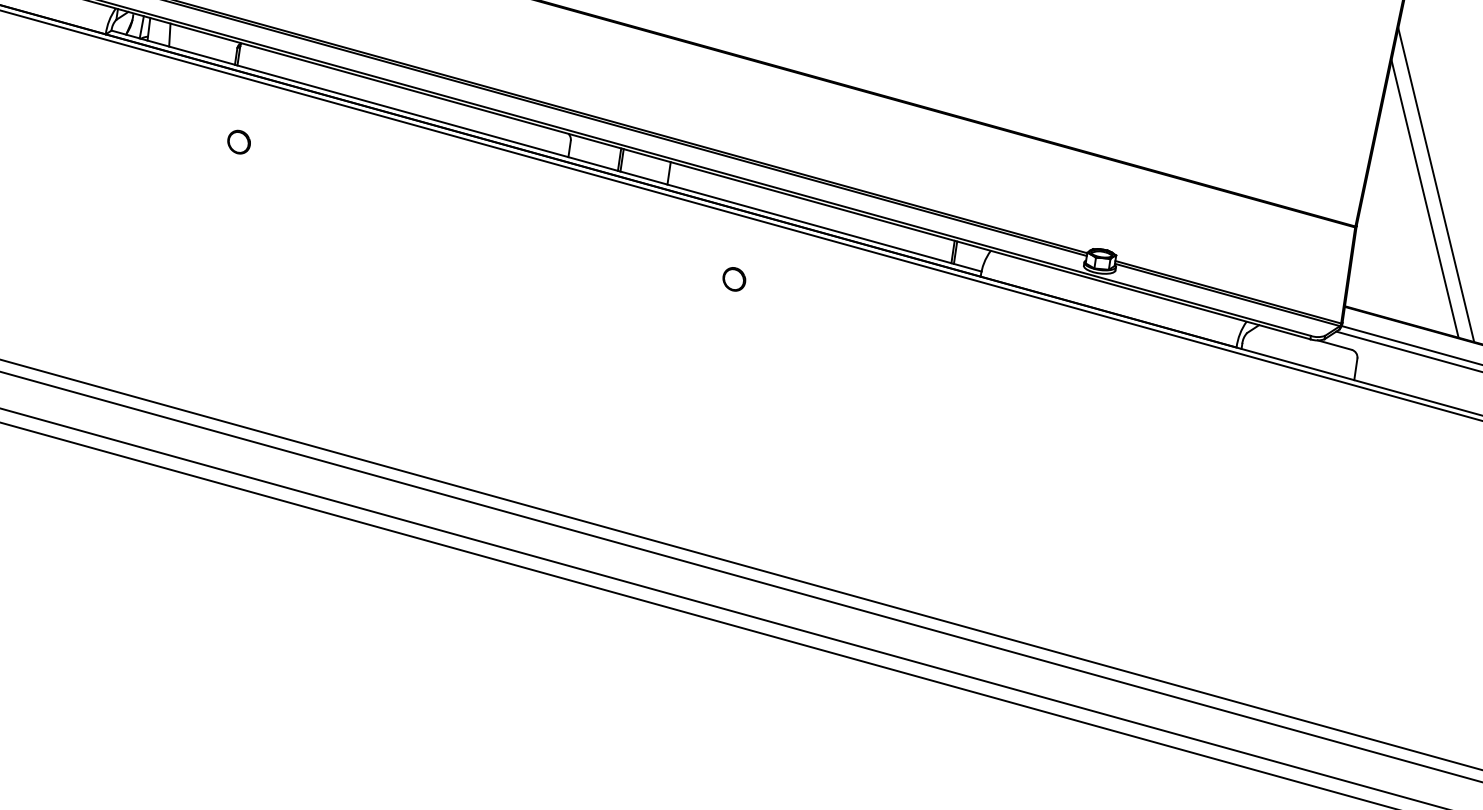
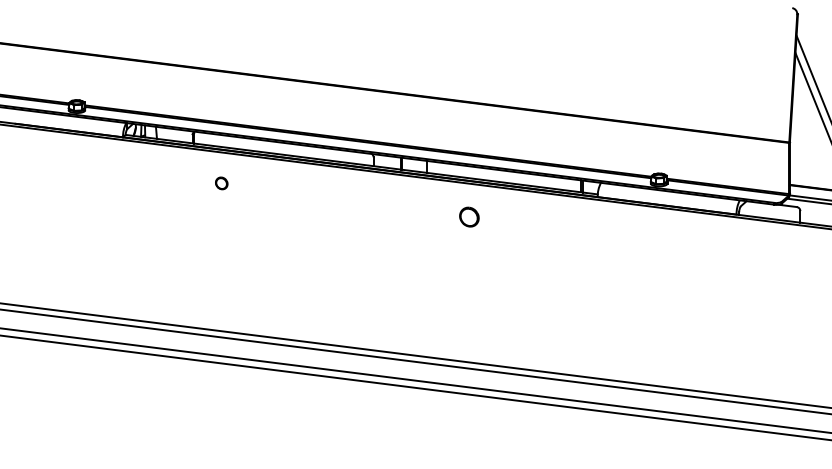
part: (238, 142) -> (221, 183), moved
part: (734, 279) -> (469, 217), size x1.6

